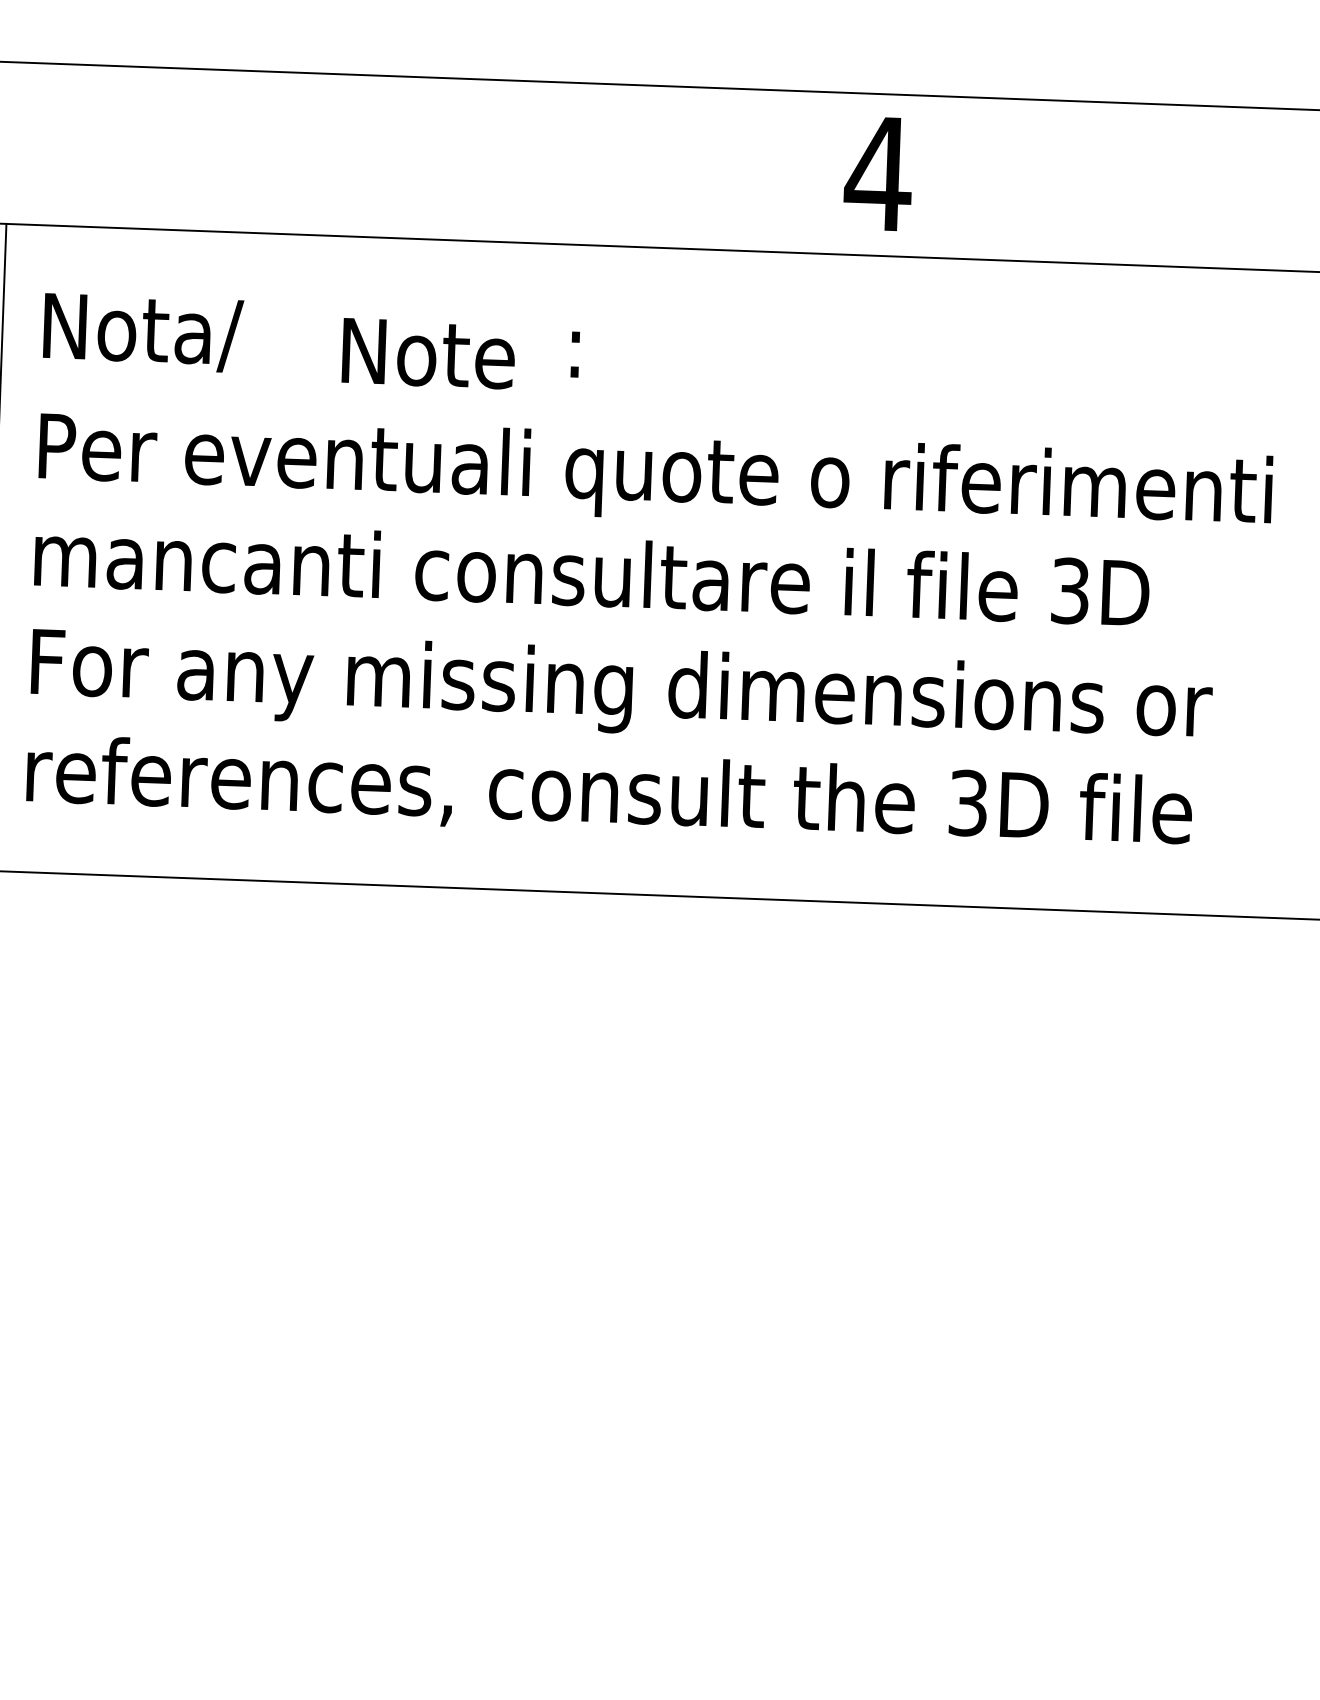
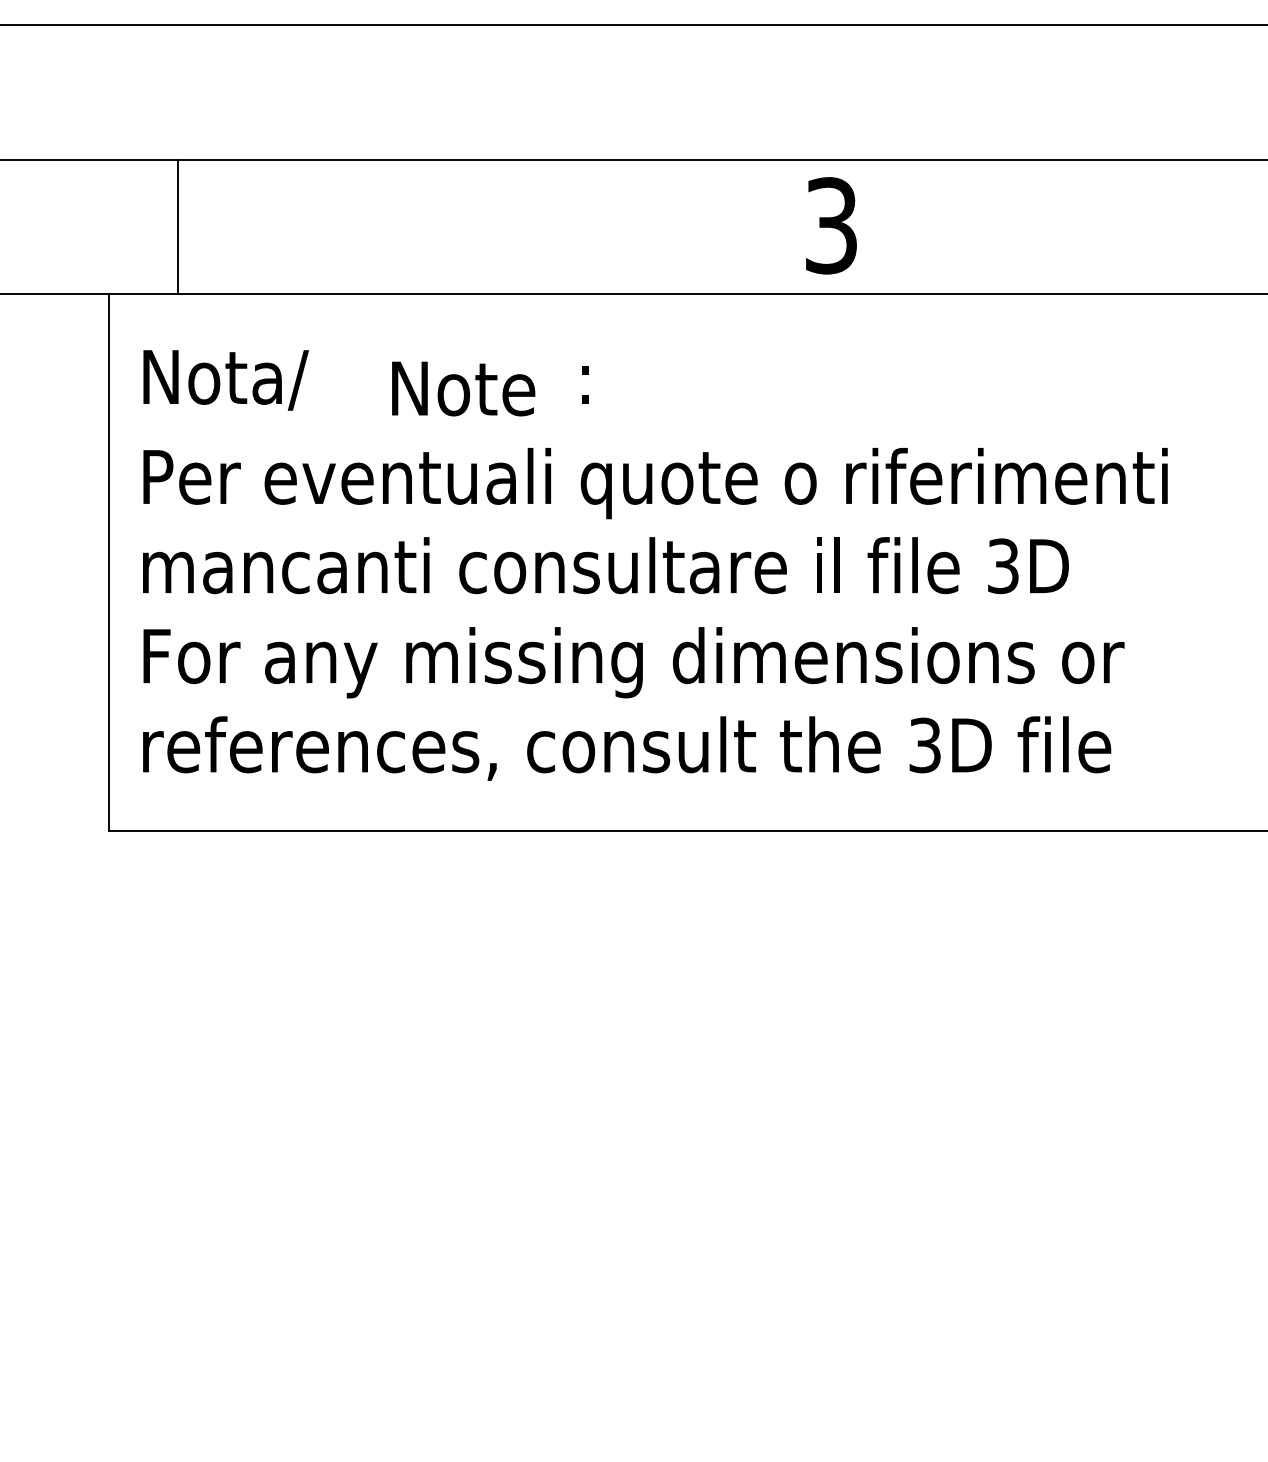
line: (91, 145) -> (177, 226), added
text: (878, 173) -> (831, 225), 4 -> 3

